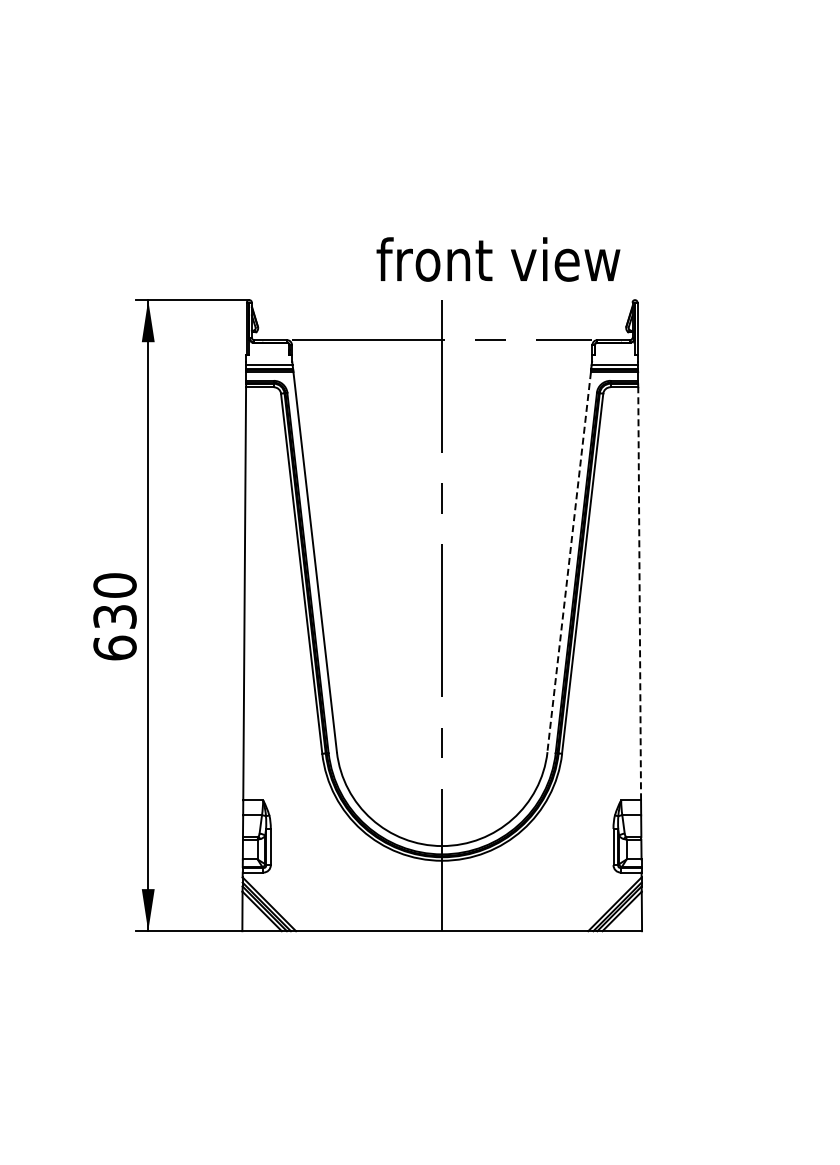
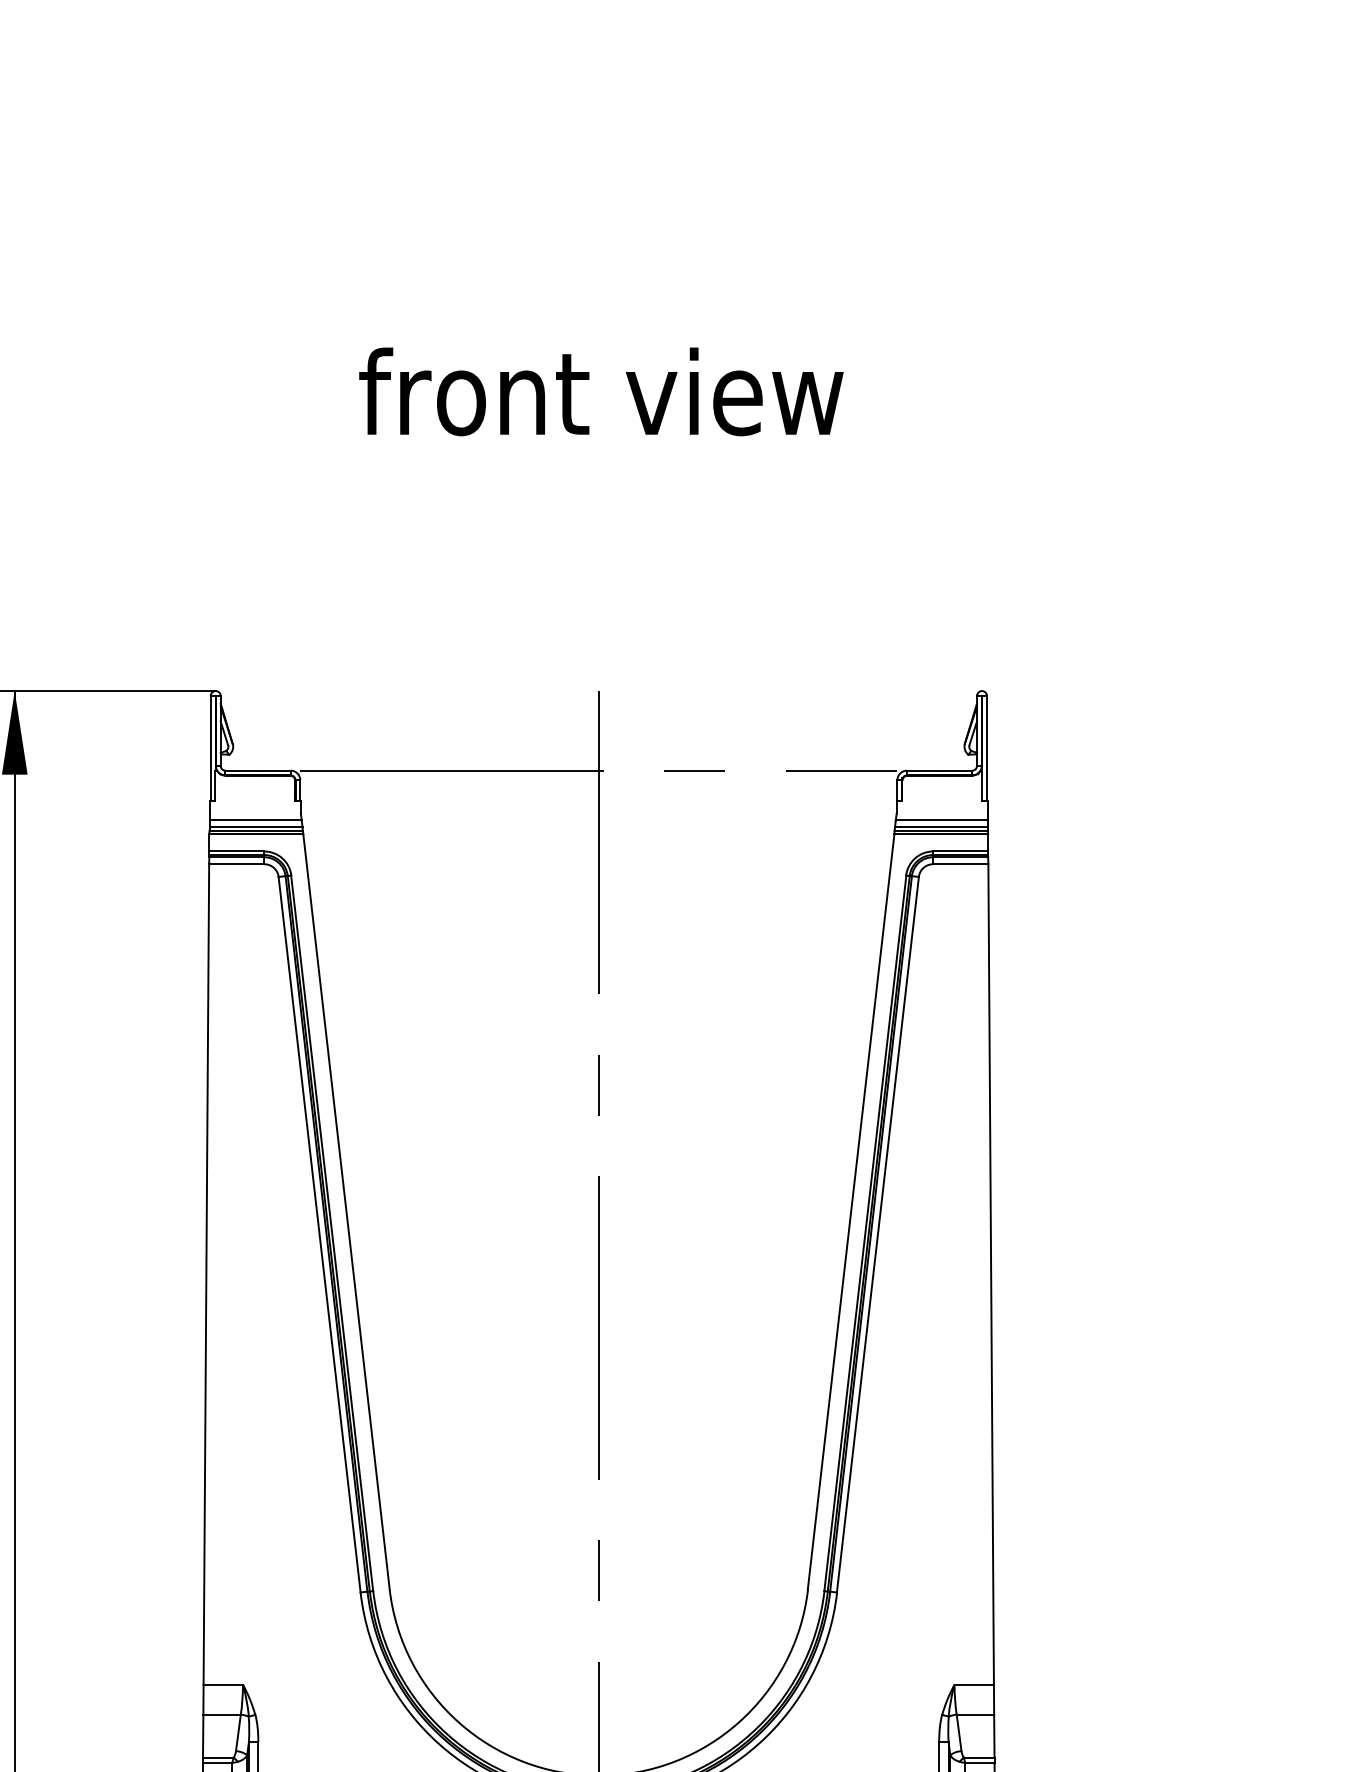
text: (498, 259) -> (601, 391), moved
line: (569, 562) -> (851, 1212), dashed -> solid
line: (639, 593) -> (990, 1273), dashed -> solid

